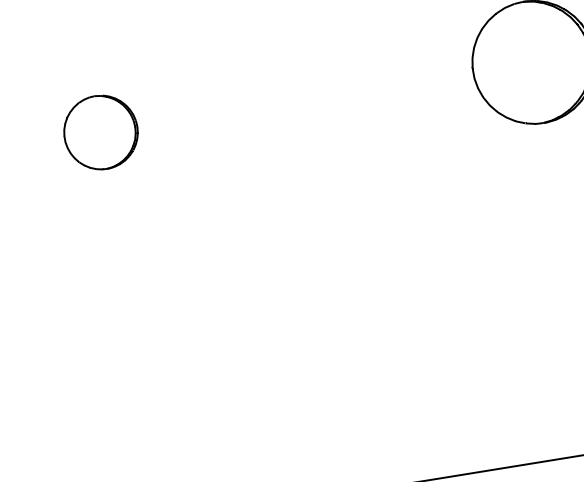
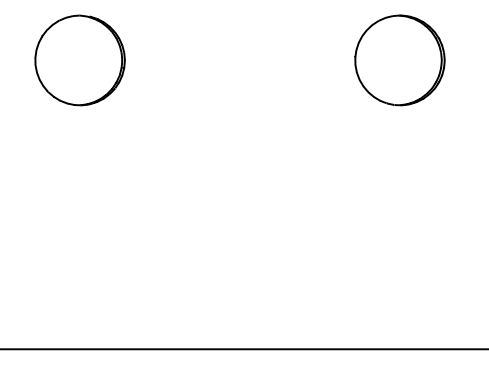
part: (100, 132) -> (79, 60), size x1.67

